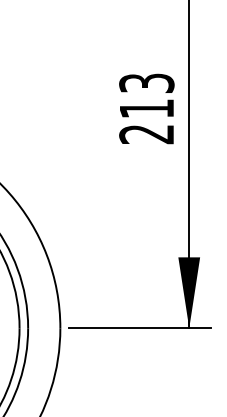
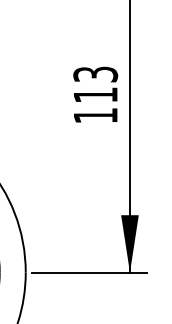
text: (146, 134) -> (95, 115), 213 -> 113

